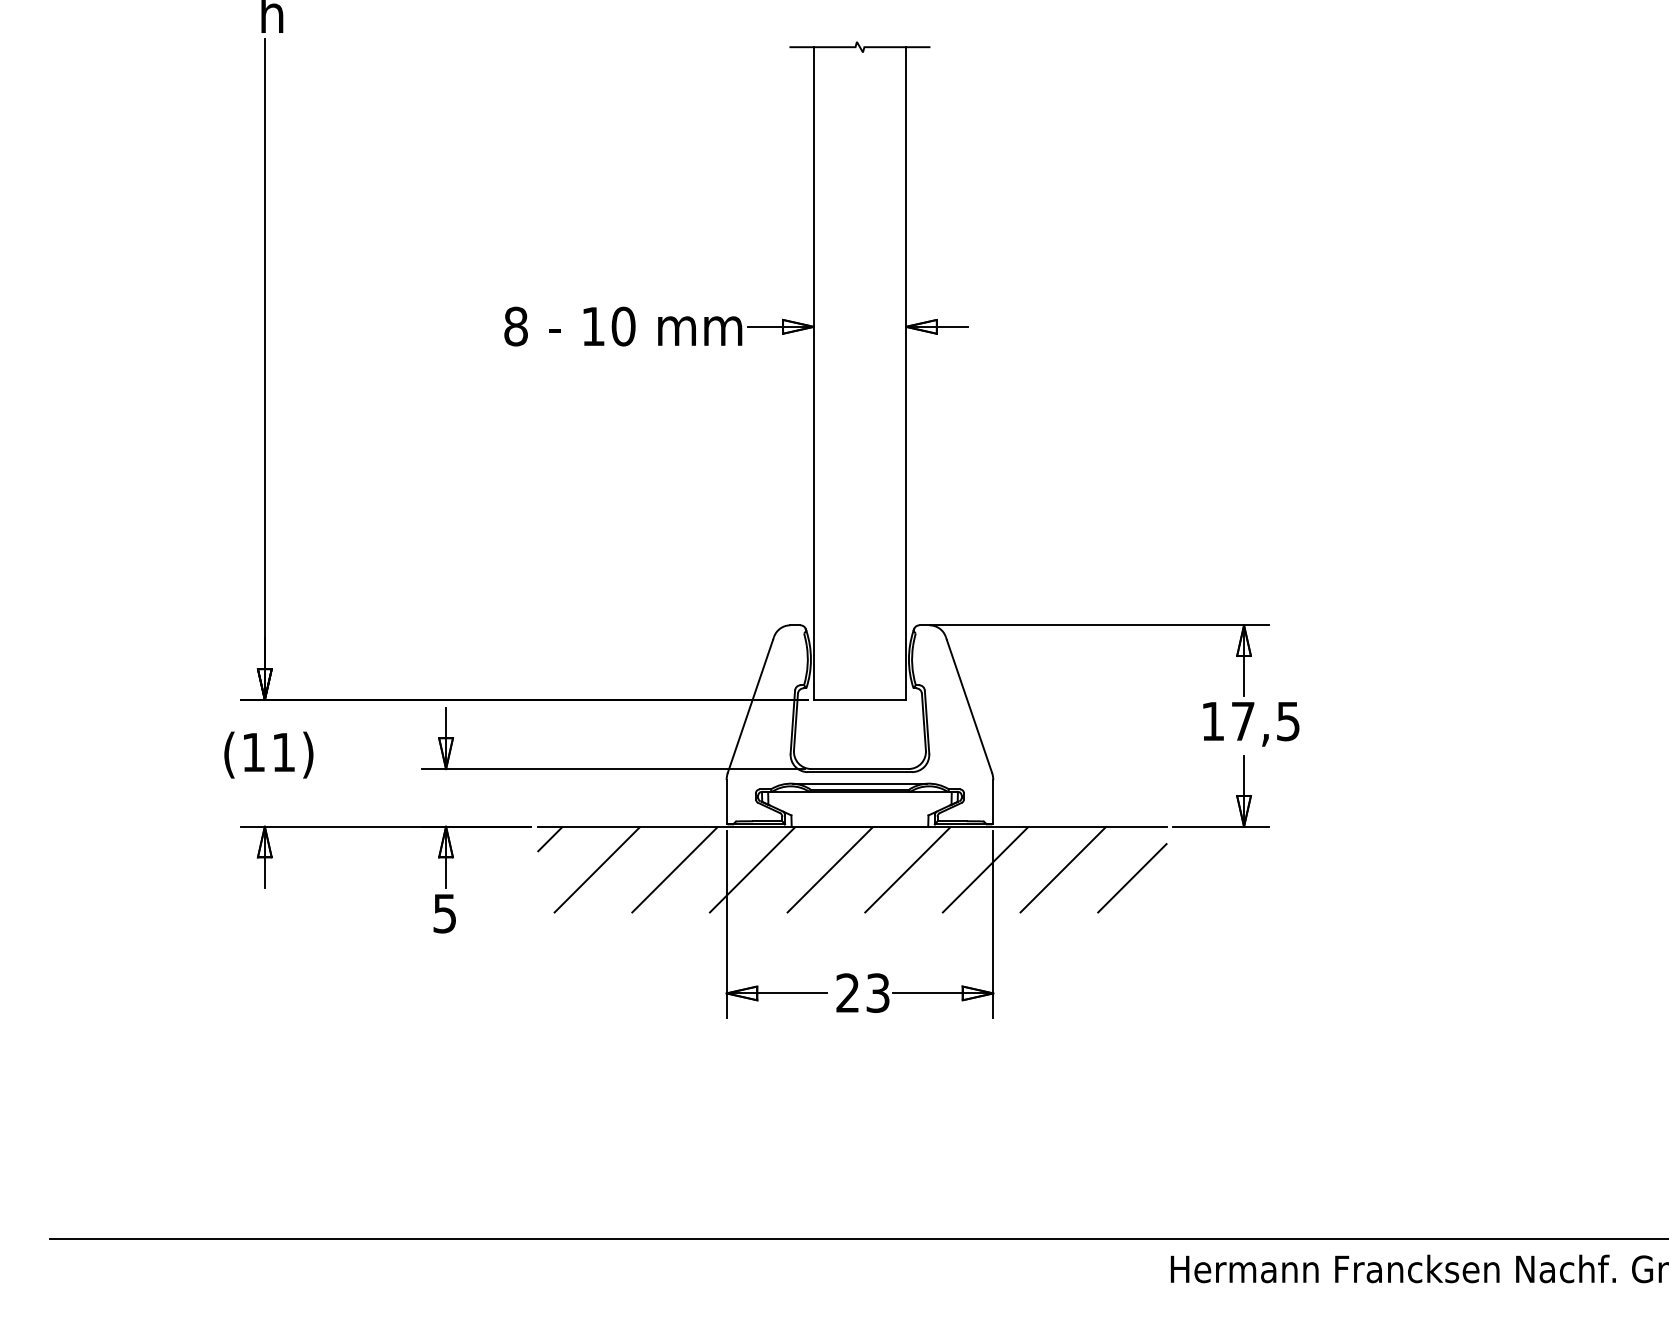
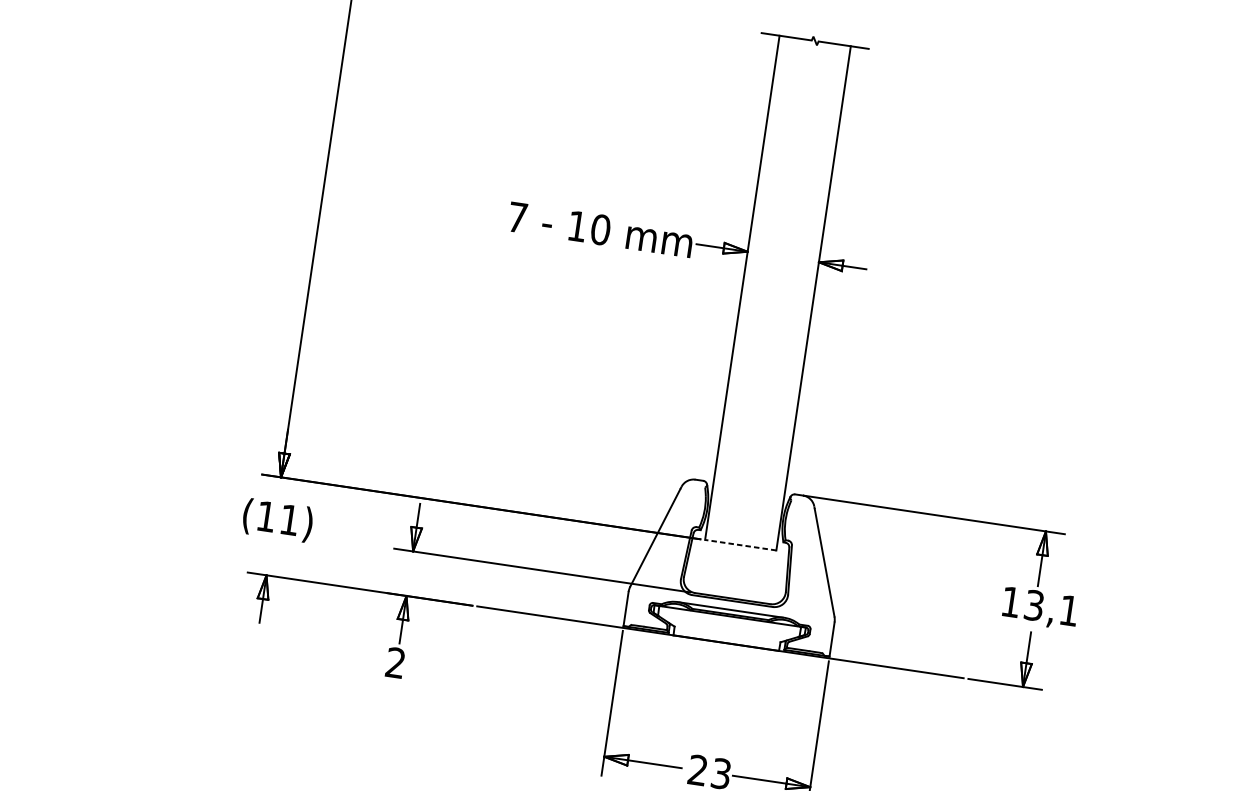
text: (515, 326) -> (517, 217), 8 -> 7
line: (859, 699) -> (740, 544), solid -> dashed
text: (1265, 721) -> (1051, 608), 17,5 -> 13,1
hatch: (852, 869) -> (715, 675), removed
text: (444, 913) -> (395, 662), 5 -> 2

